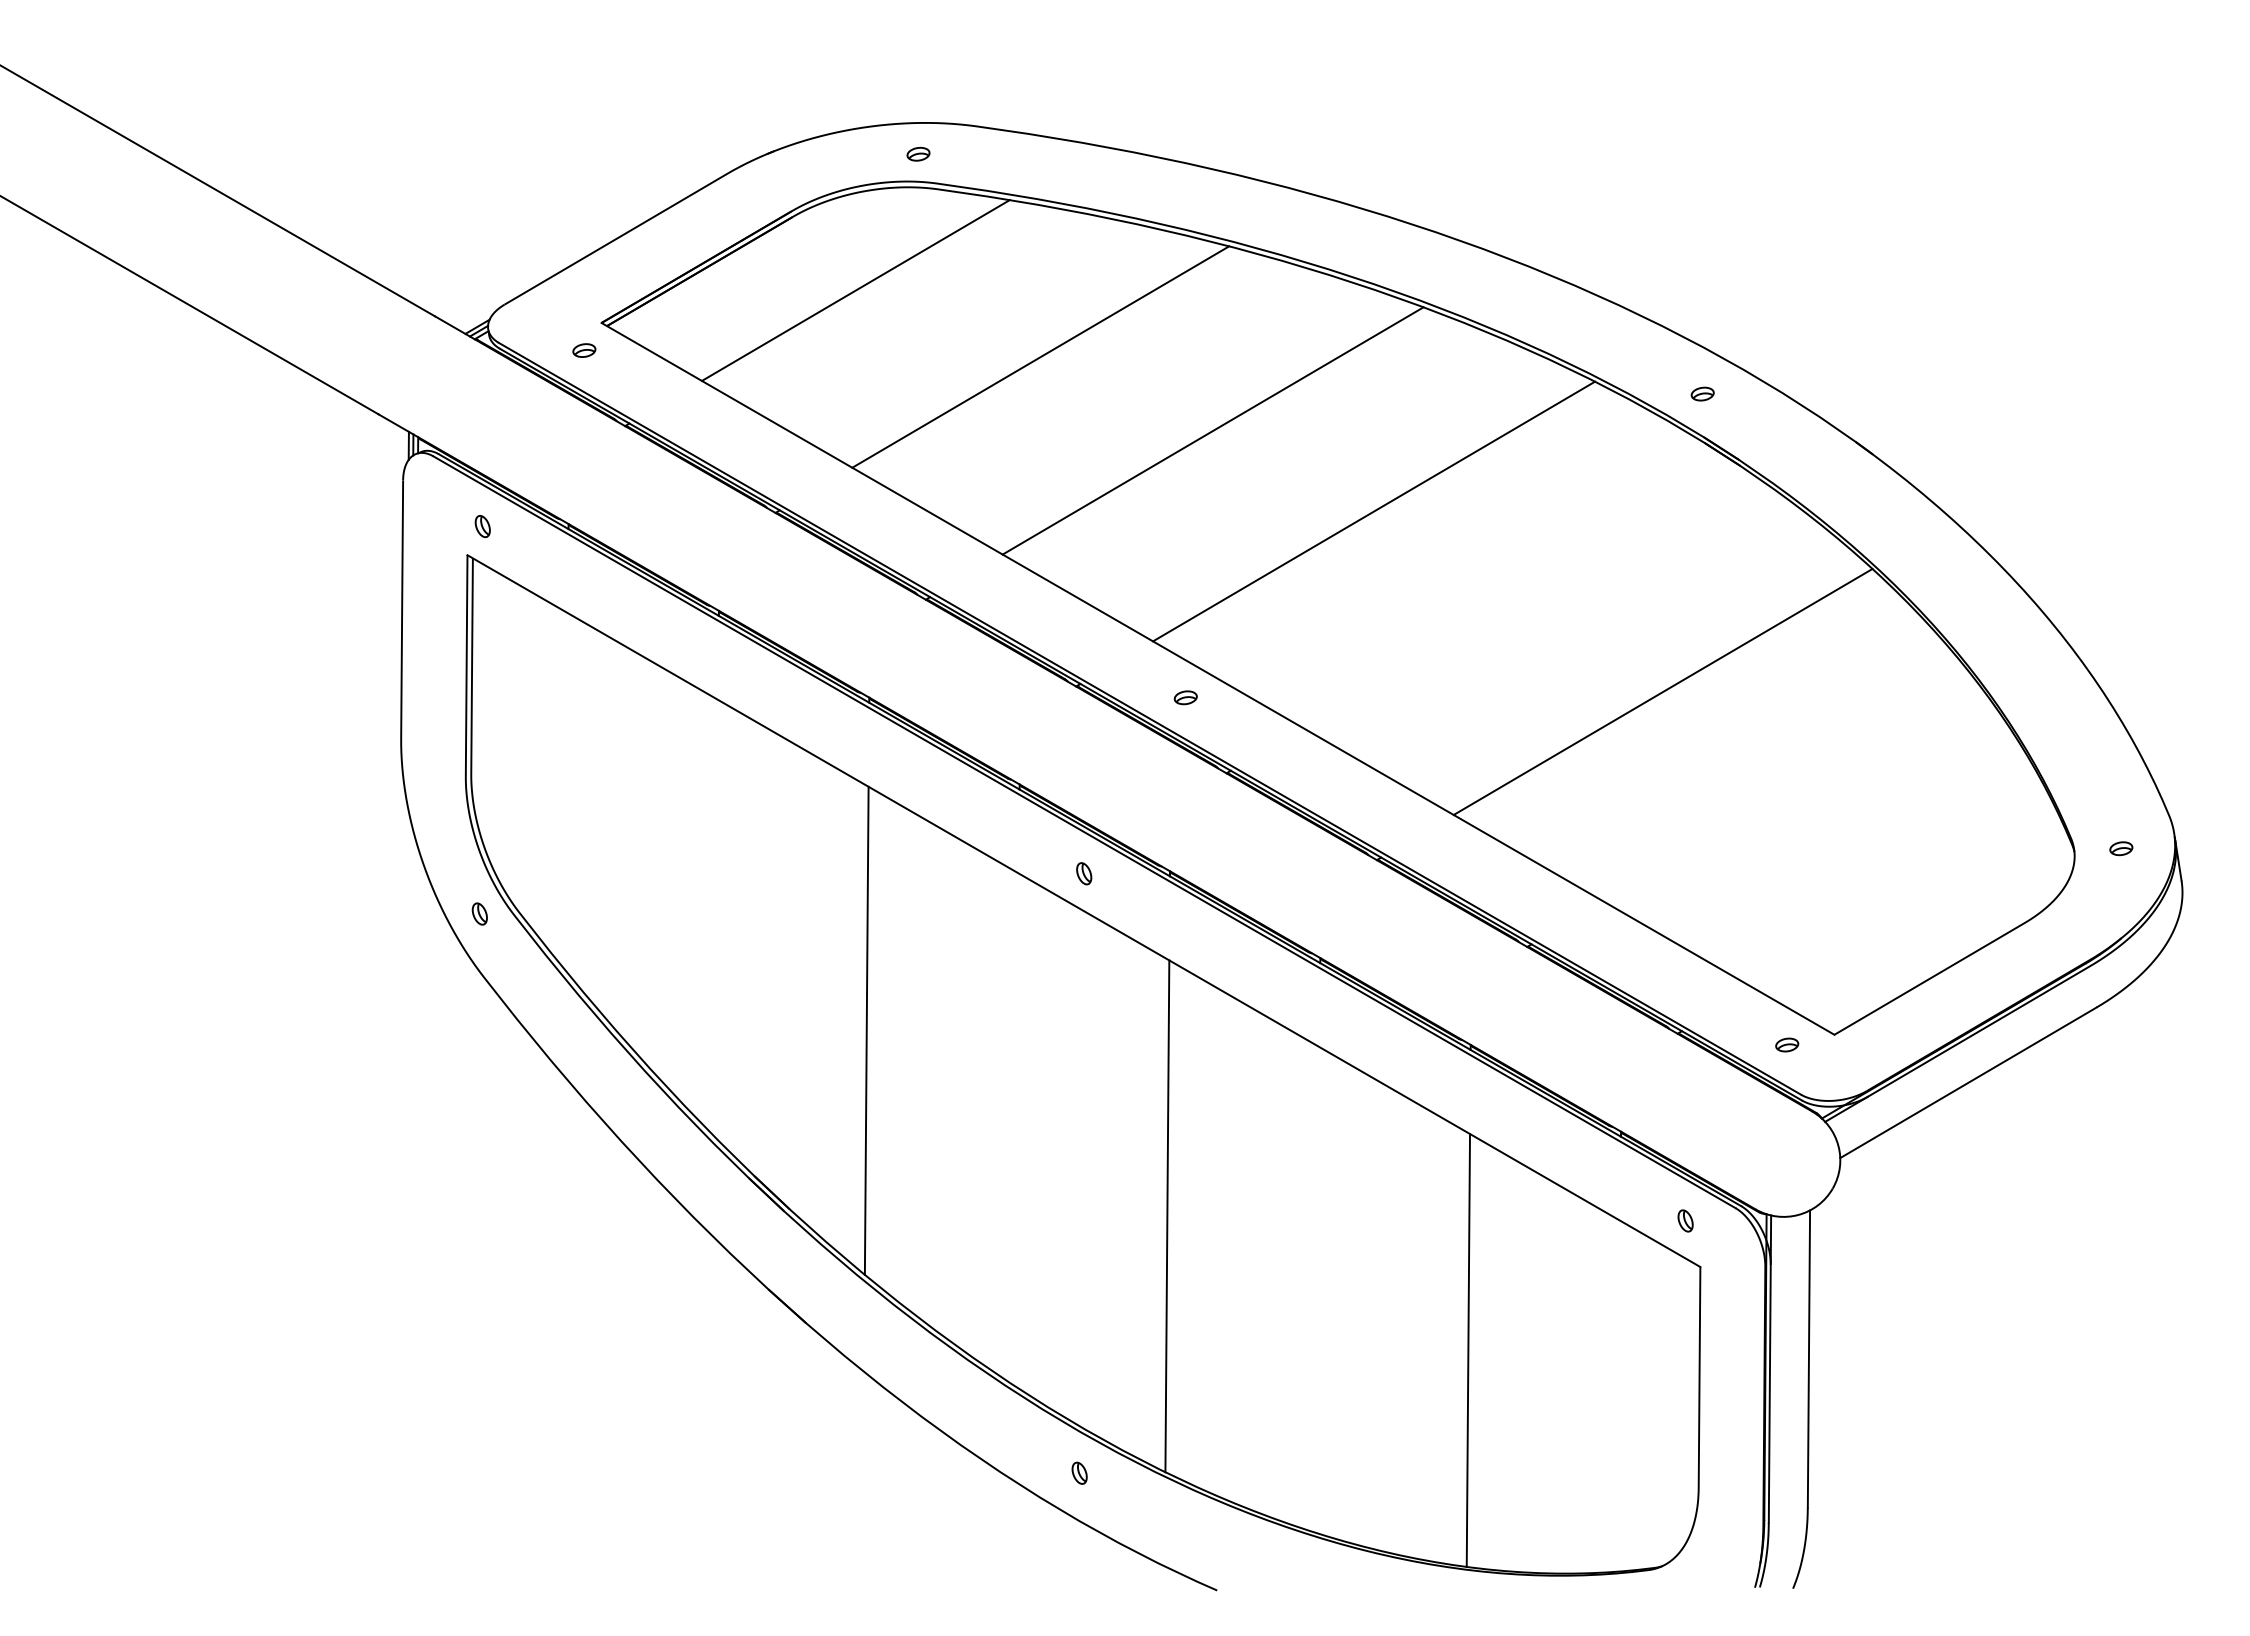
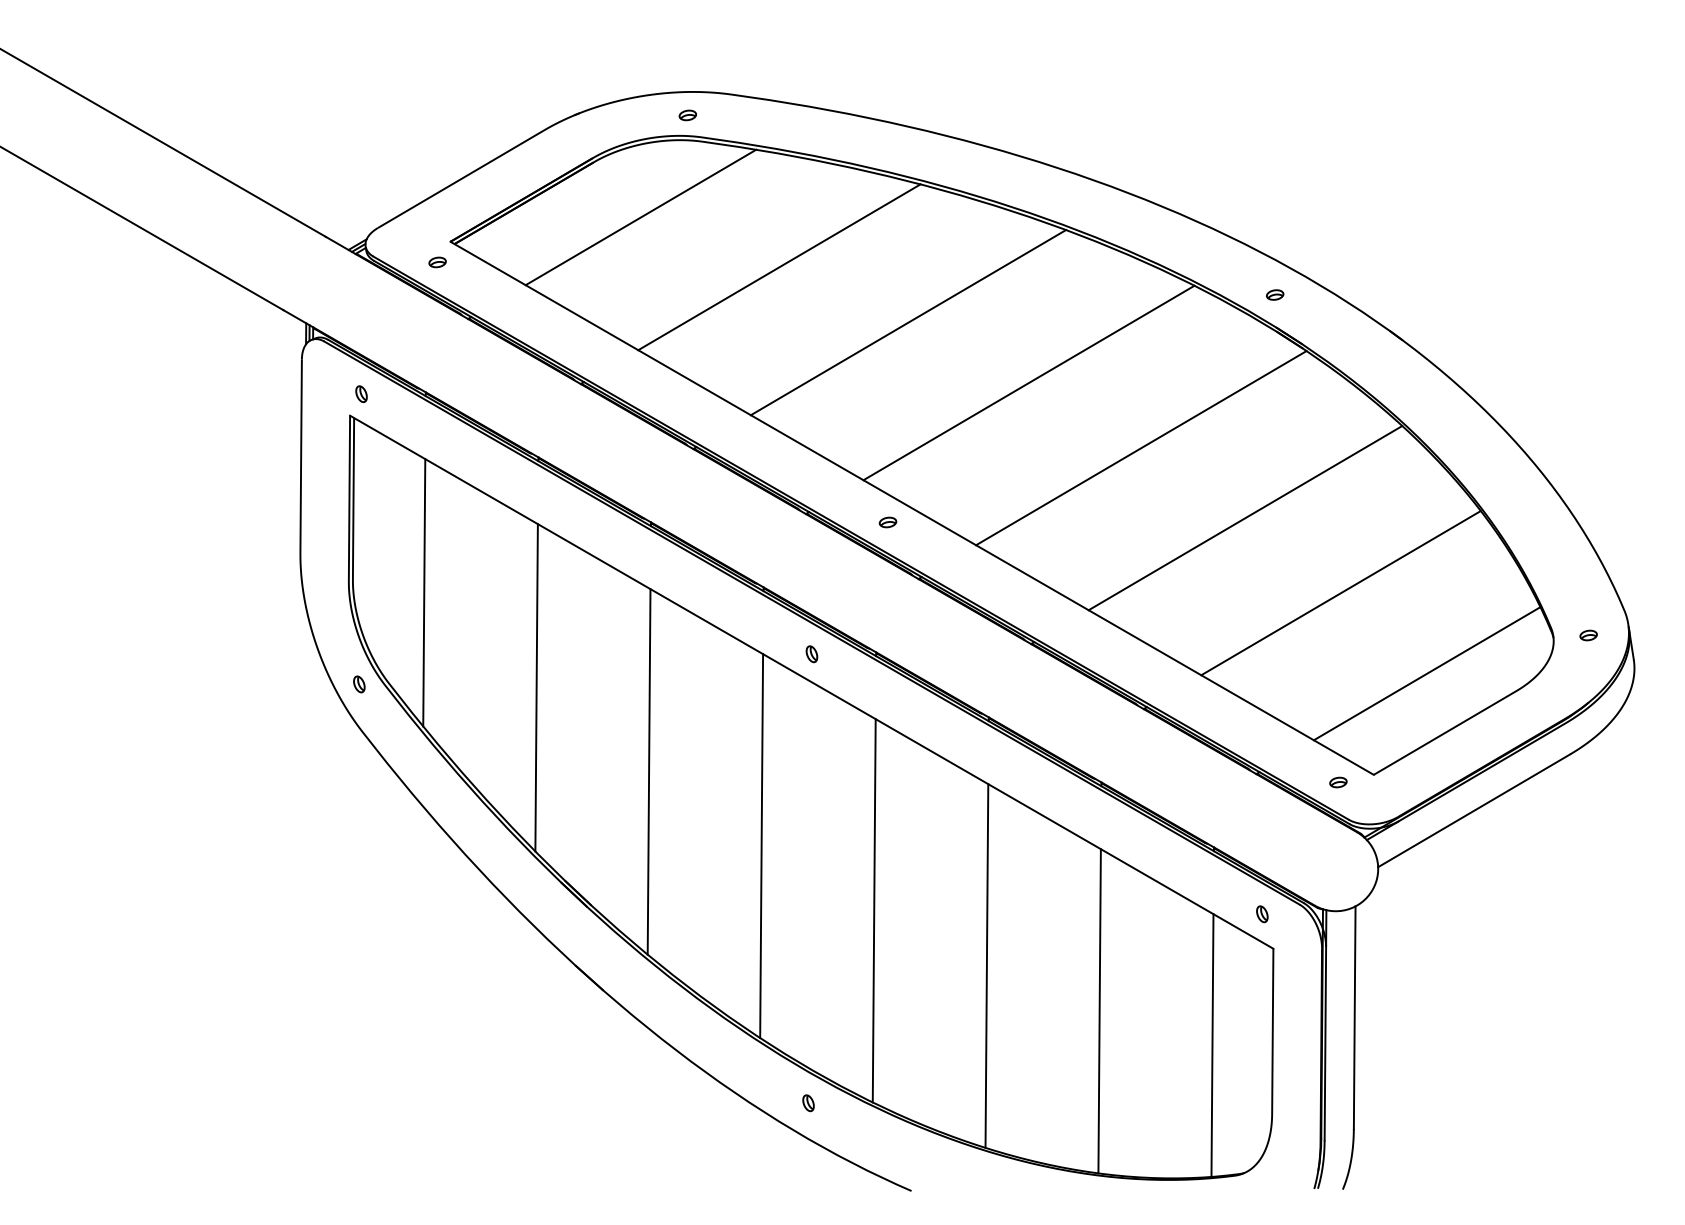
line: (1523, 598) -> (1140, 448), added
line: (566, 791) -> (424, 592), added
line: (1790, 791) -> (1340, 592), added
line: (1905, 899) -> (1427, 673), added
line: (716, 918) -> (536, 687), added
line: (1016, 1129) -> (761, 845), added
line: (1317, 1289) -> (986, 965), added
line: (1618, 1395) -> (1212, 1044), added

